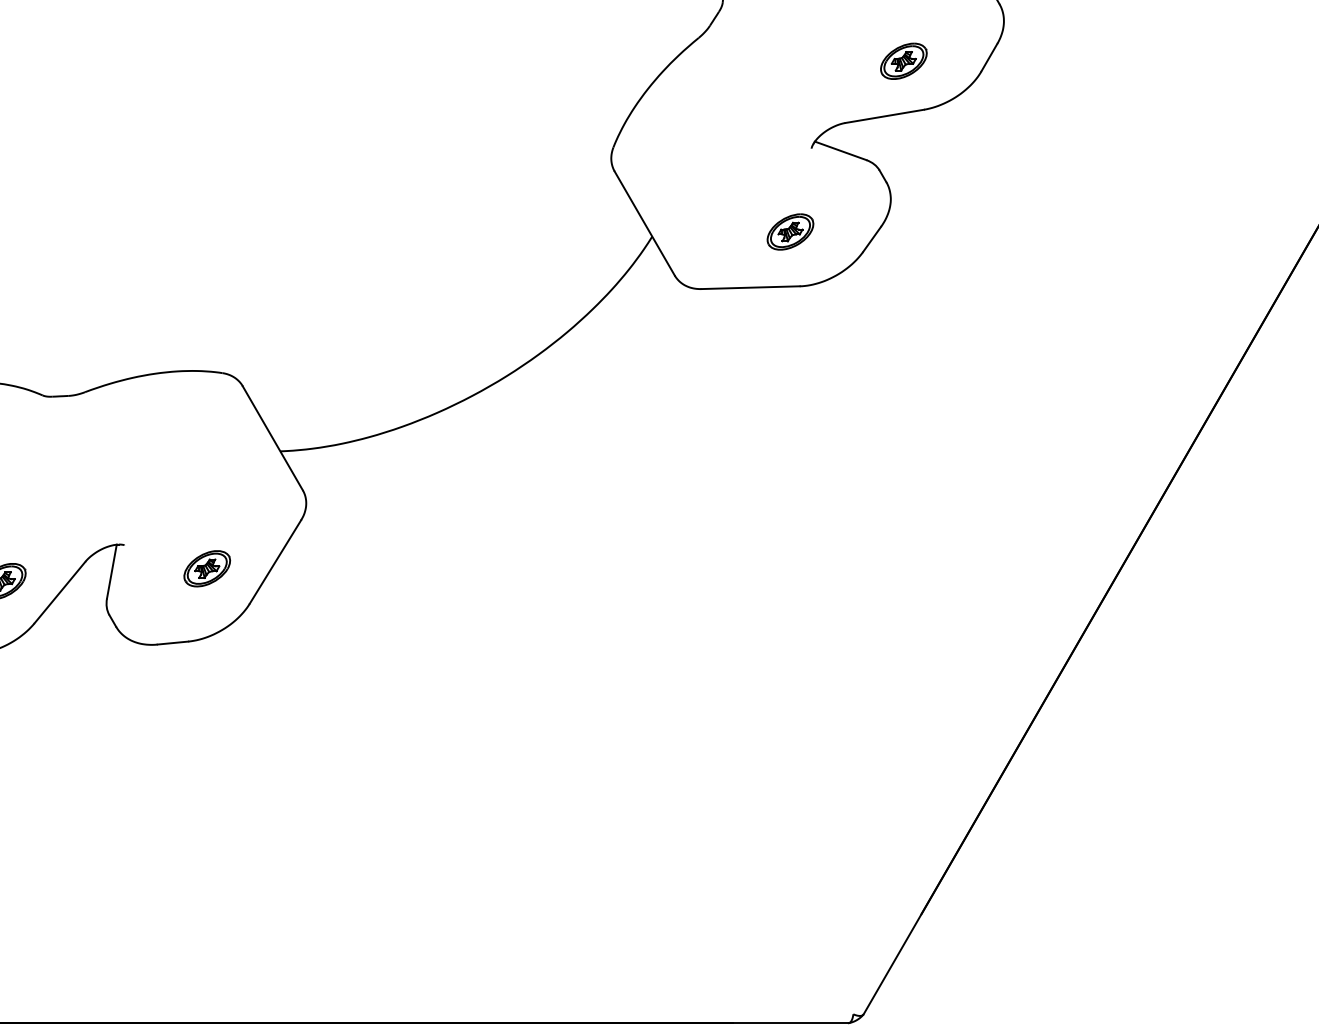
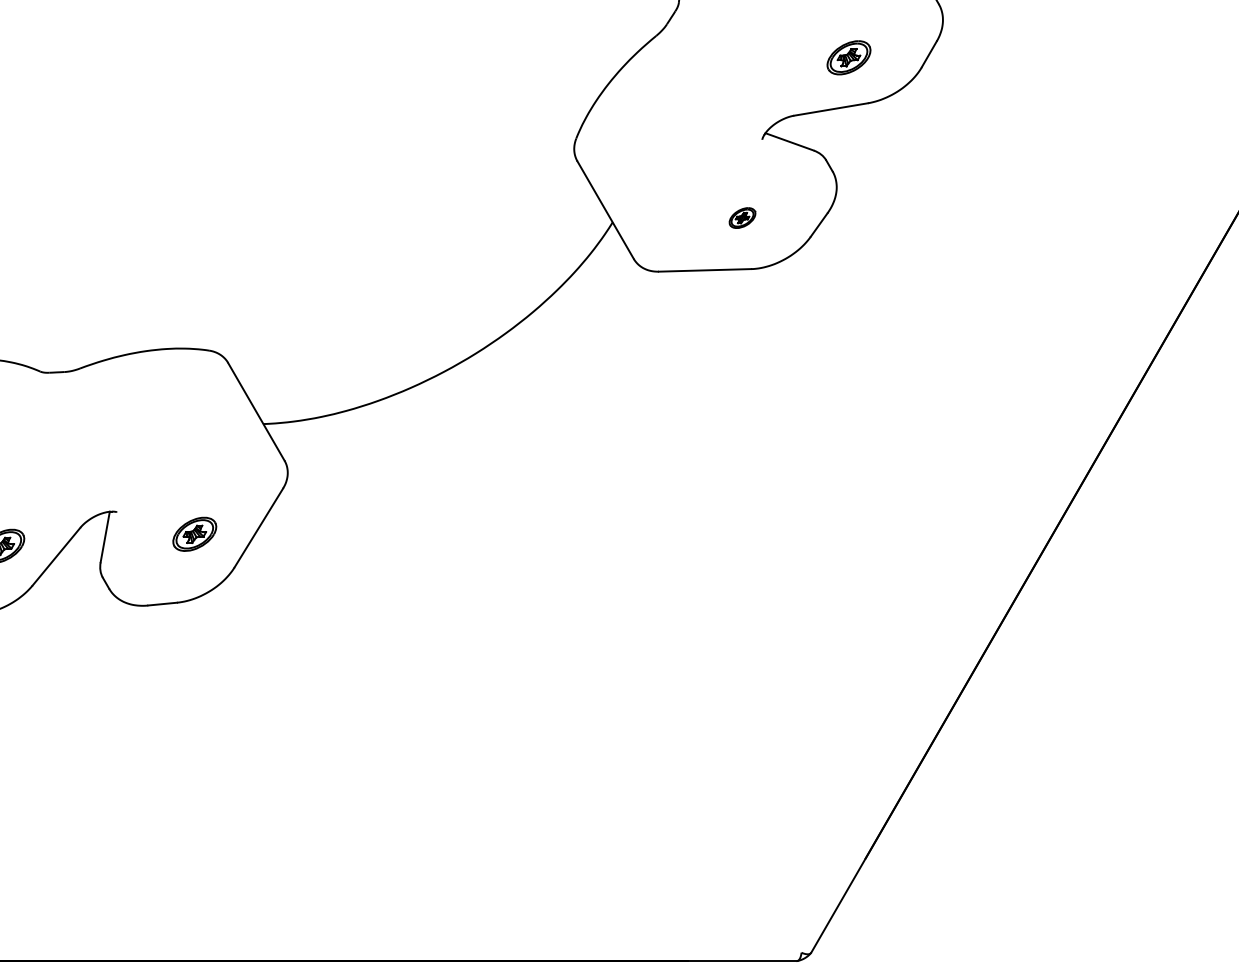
part: (790, 231) -> (742, 217), size x0.6

